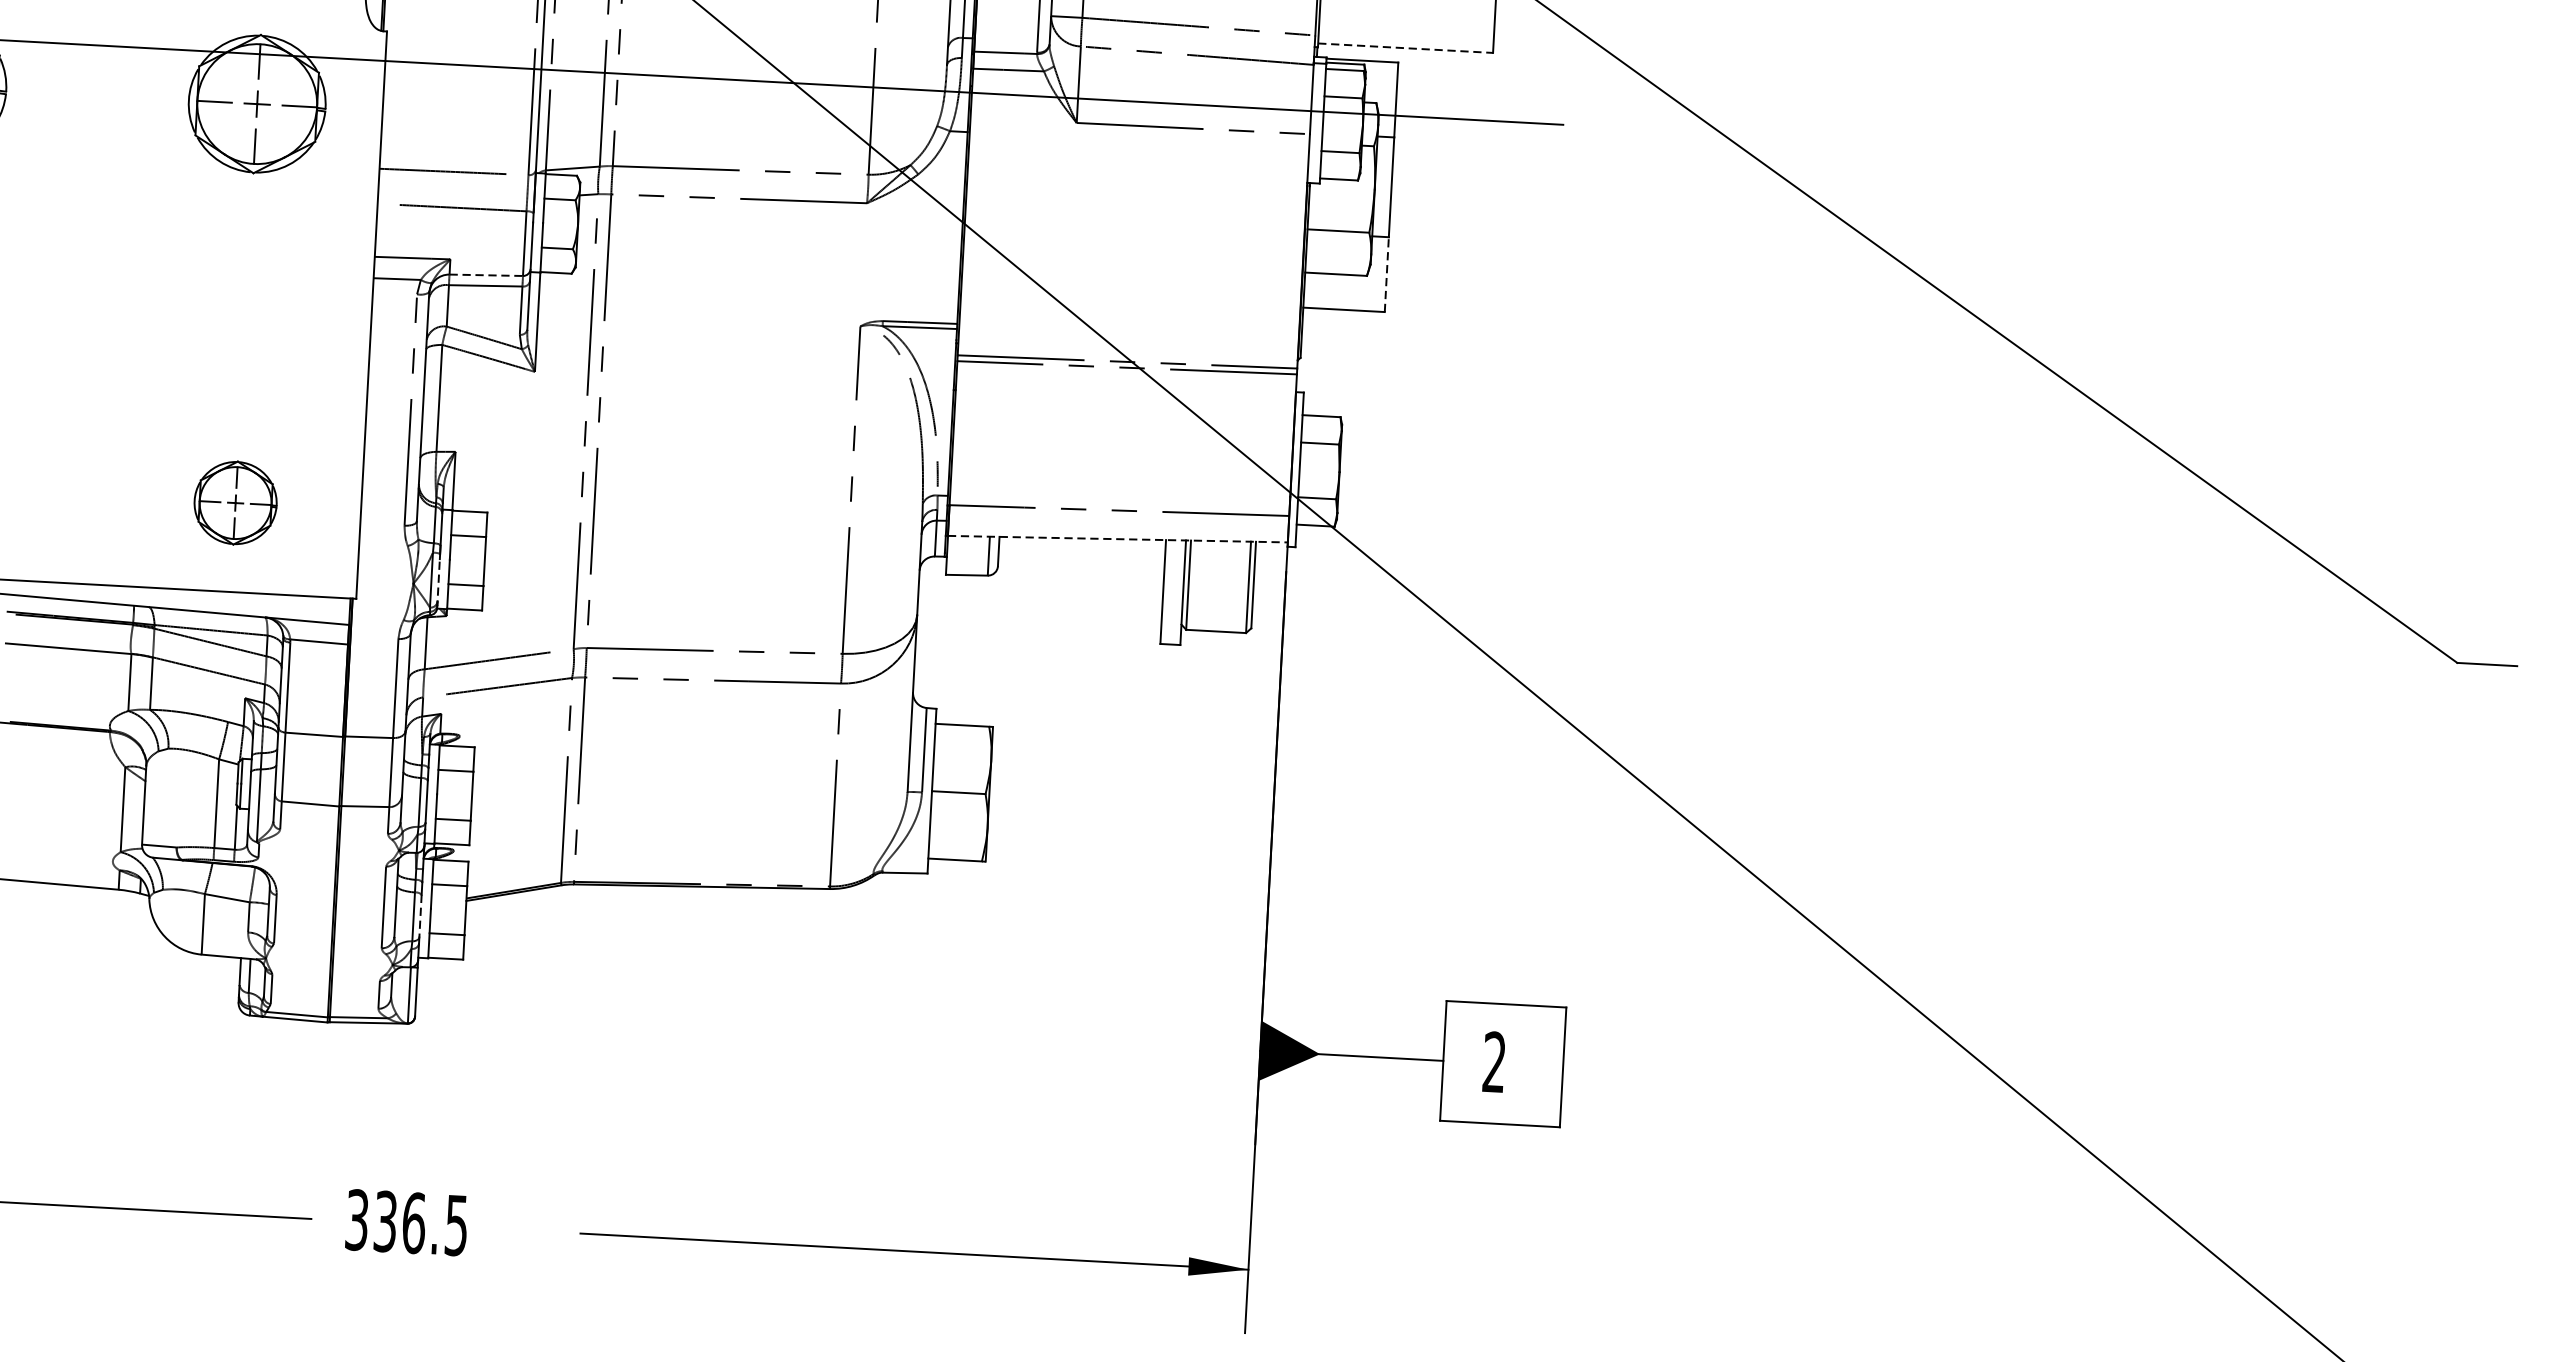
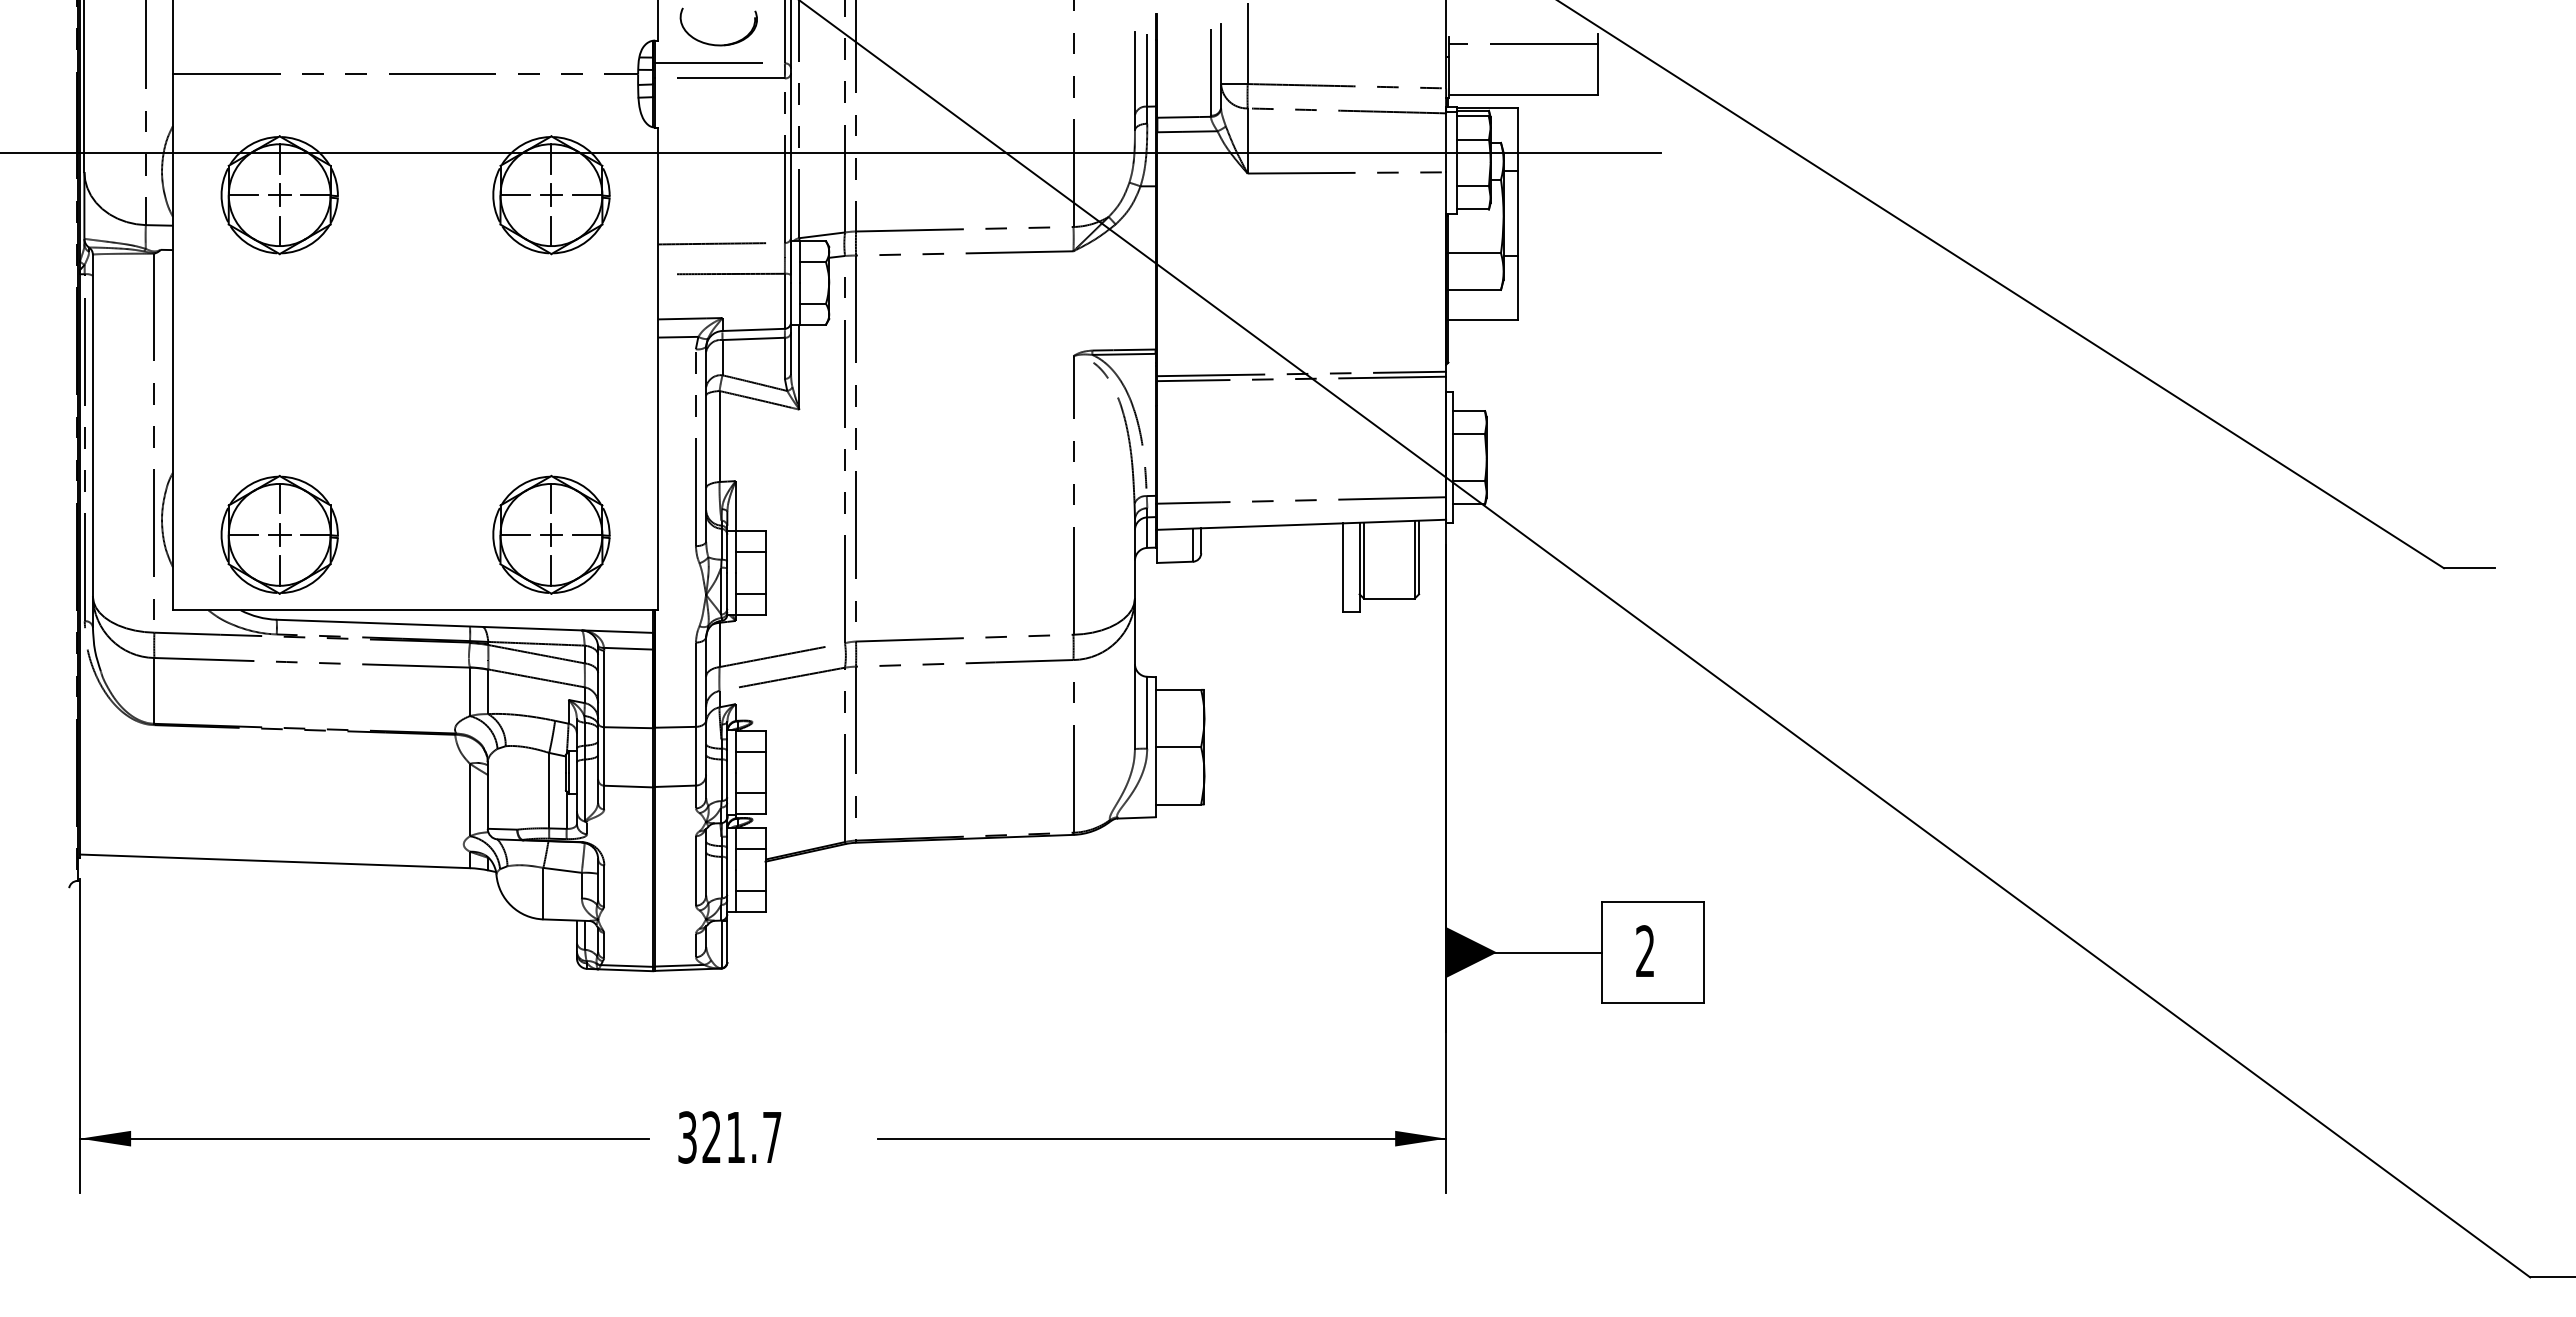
line: (1405, 47) -> (1523, 94), dashed -> solid
line: (487, 274) -> (754, 329), dashed -> solid
line: (1386, 274) -> (1517, 287), dashed -> solid
part: (235, 502) -> (551, 534), size x1.67
line: (1118, 538) -> (1302, 524), dashed -> solid
line: (438, 583) -> (727, 593), dashed -> solid
line: (420, 917) -> (727, 877), dashed -> solid
text: (420, 1223) -> (741, 1137), 336.5 -> 321.7

